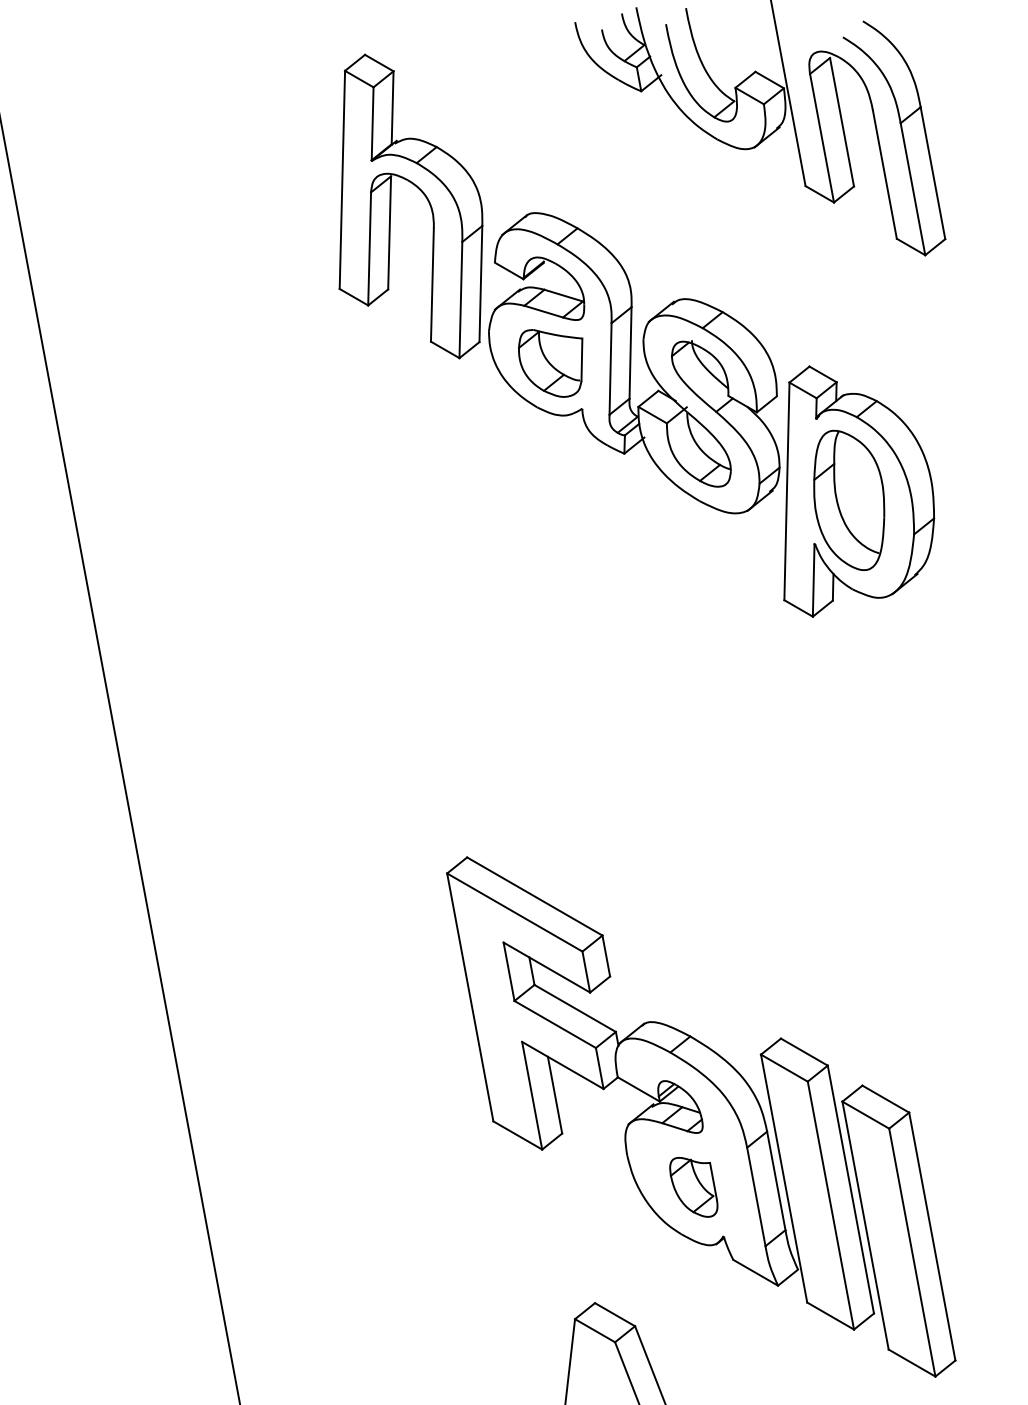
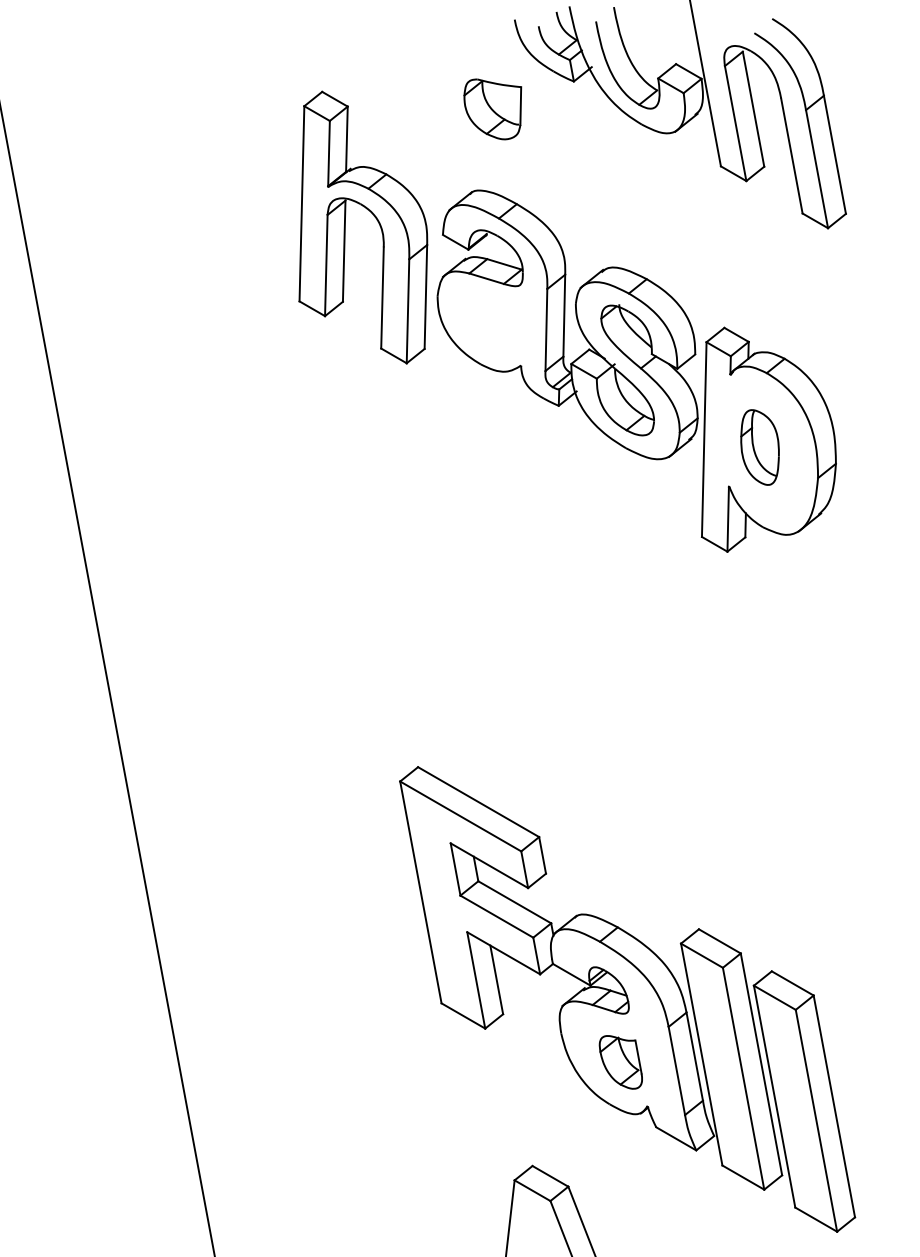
part: (424, 196) -> (375, 218), moved
part: (550, 363) -> (492, 109), moved
part: (849, 499) -> (760, 446), size x0.6

